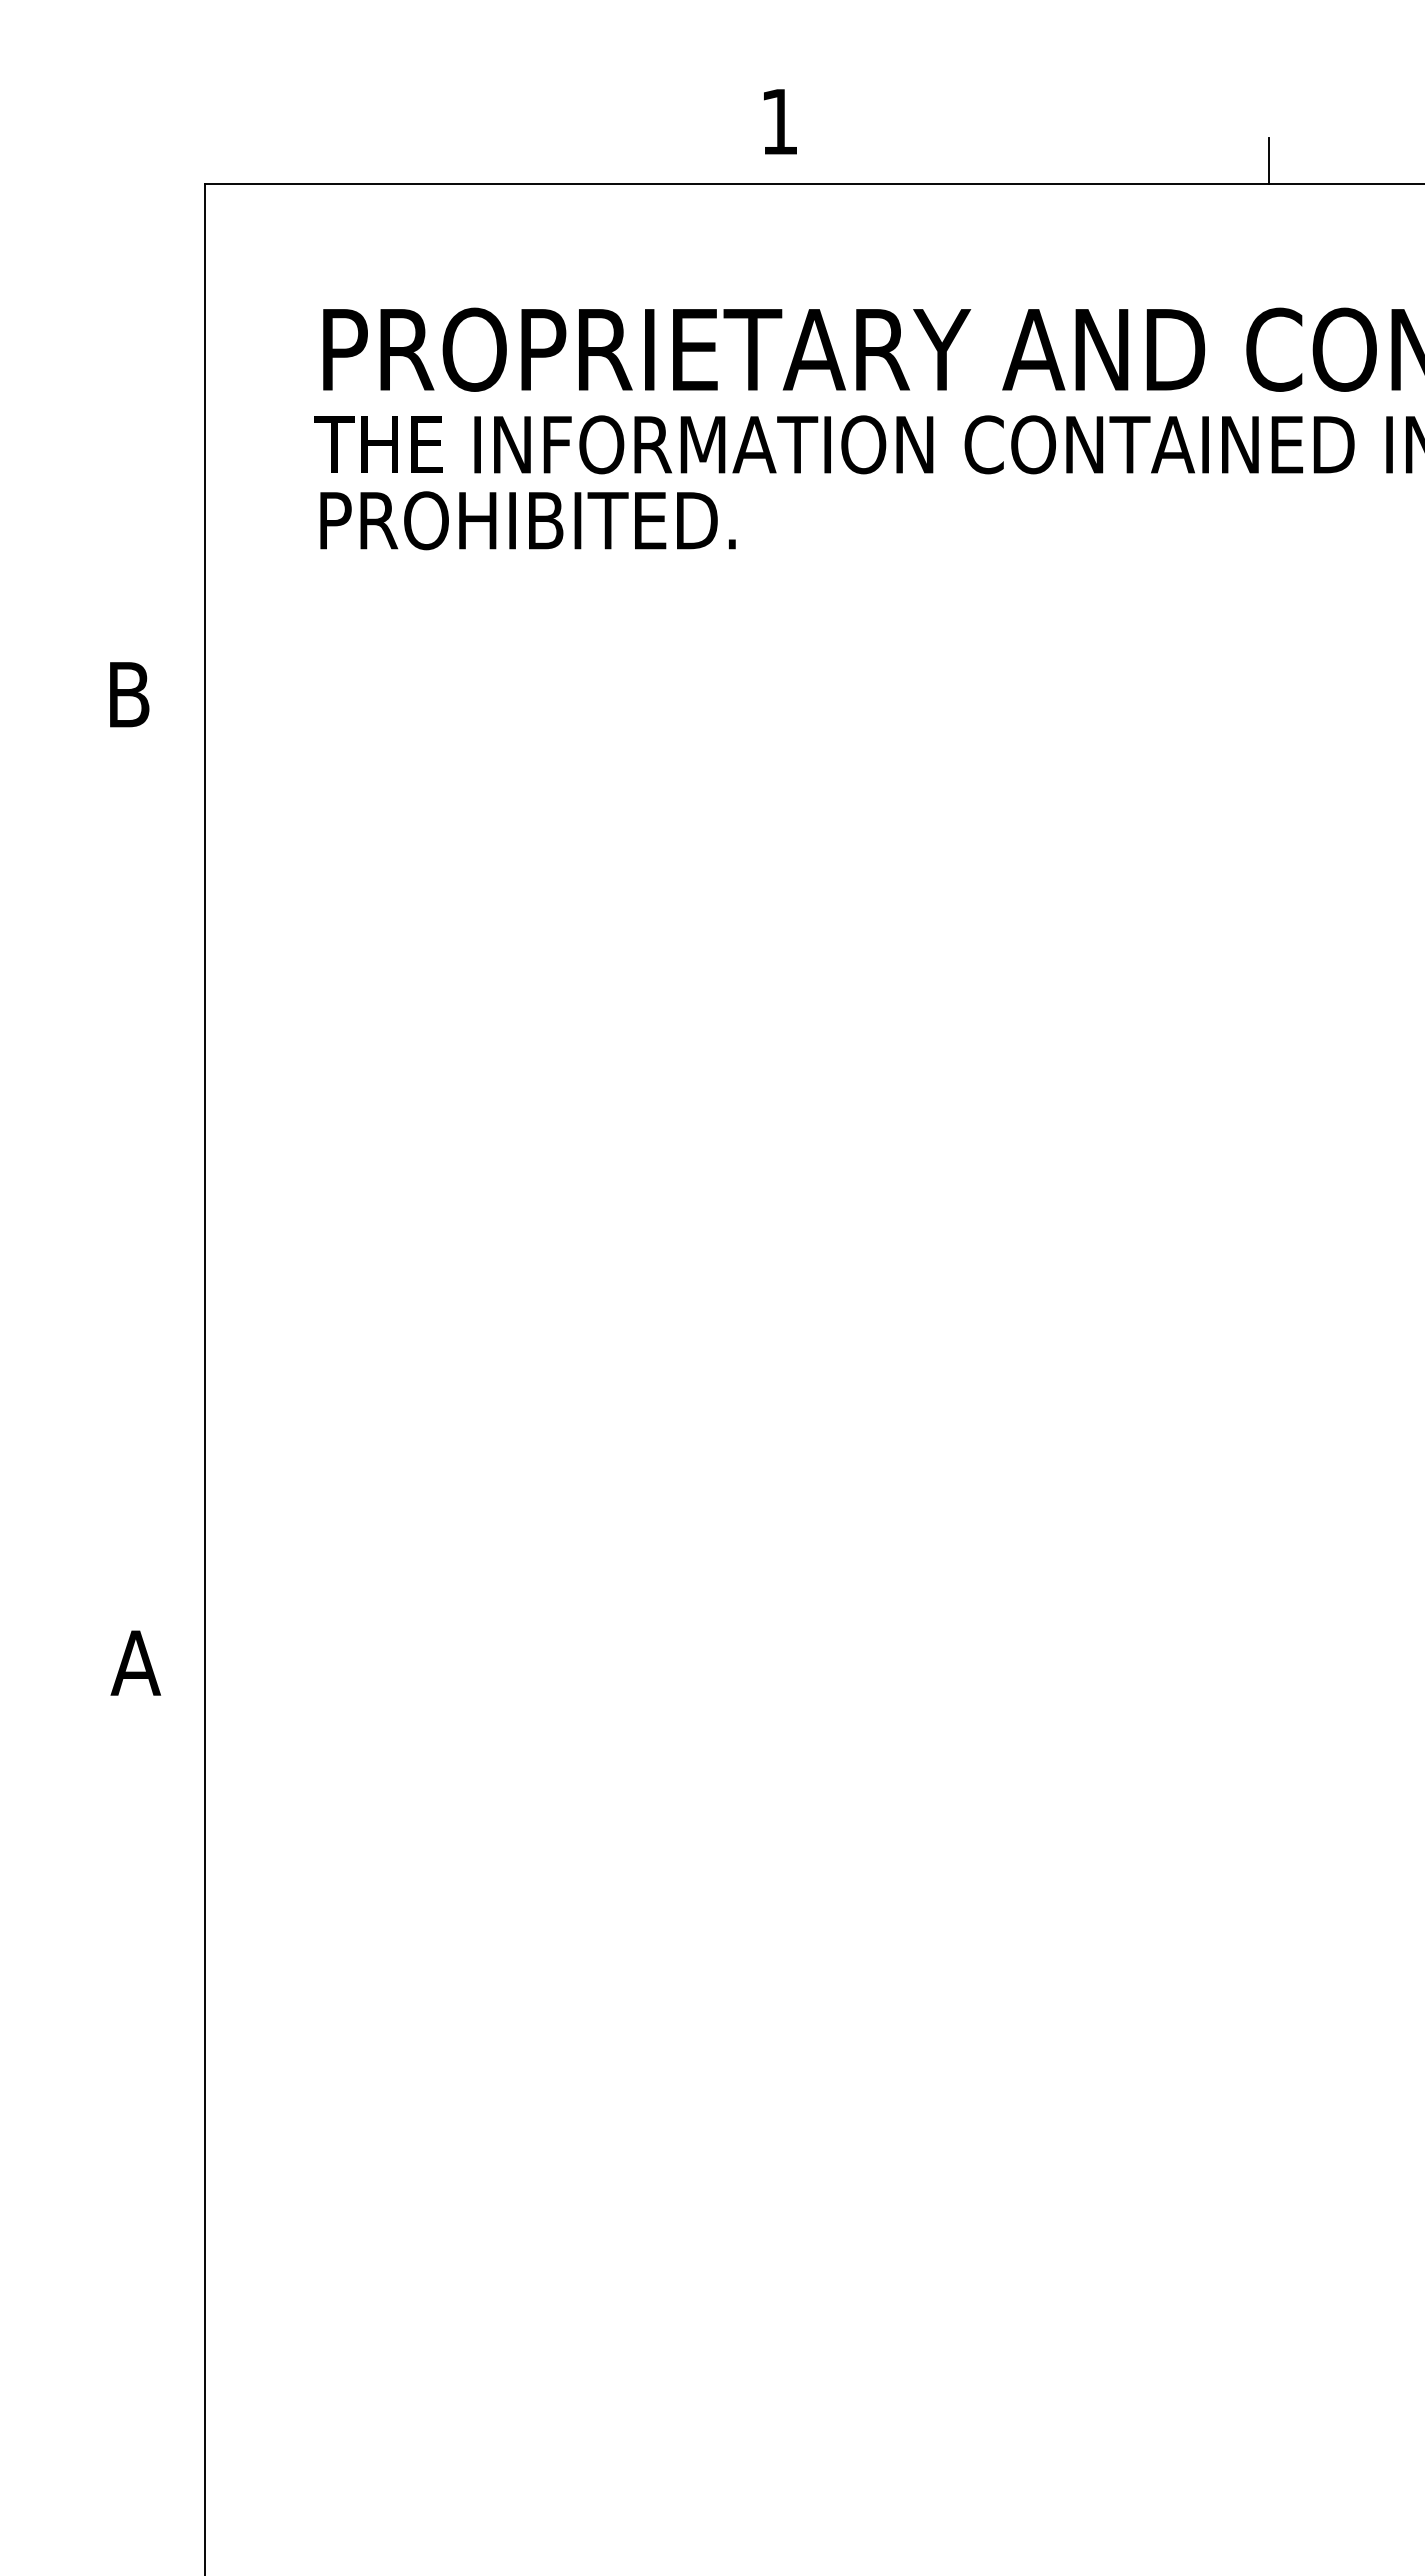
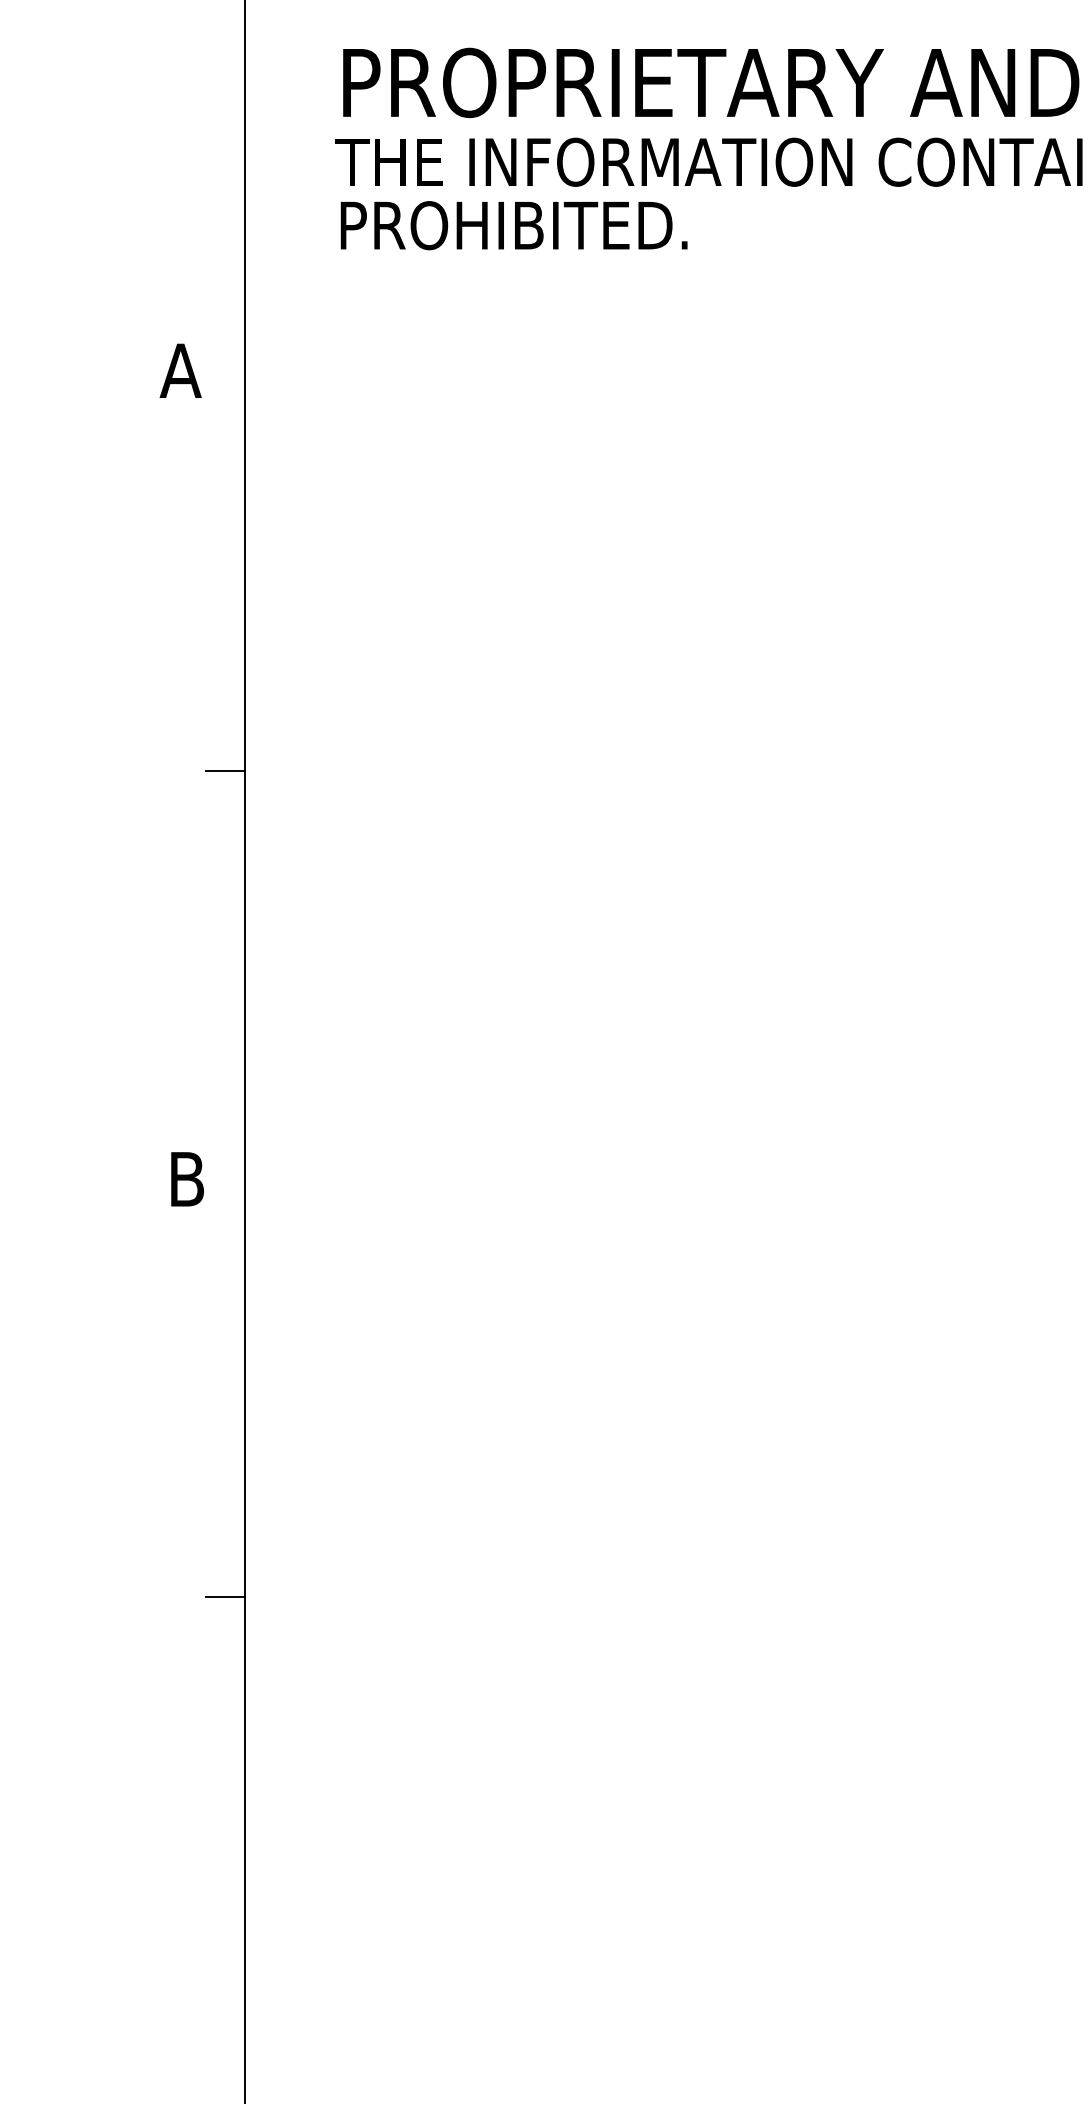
text: (128, 694) -> (180, 370), B -> A
line: (181, 1173) -> (224, 770), added
text: (135, 1662) -> (186, 1178), A -> B
line: (181, 2163) -> (224, 1597), added

